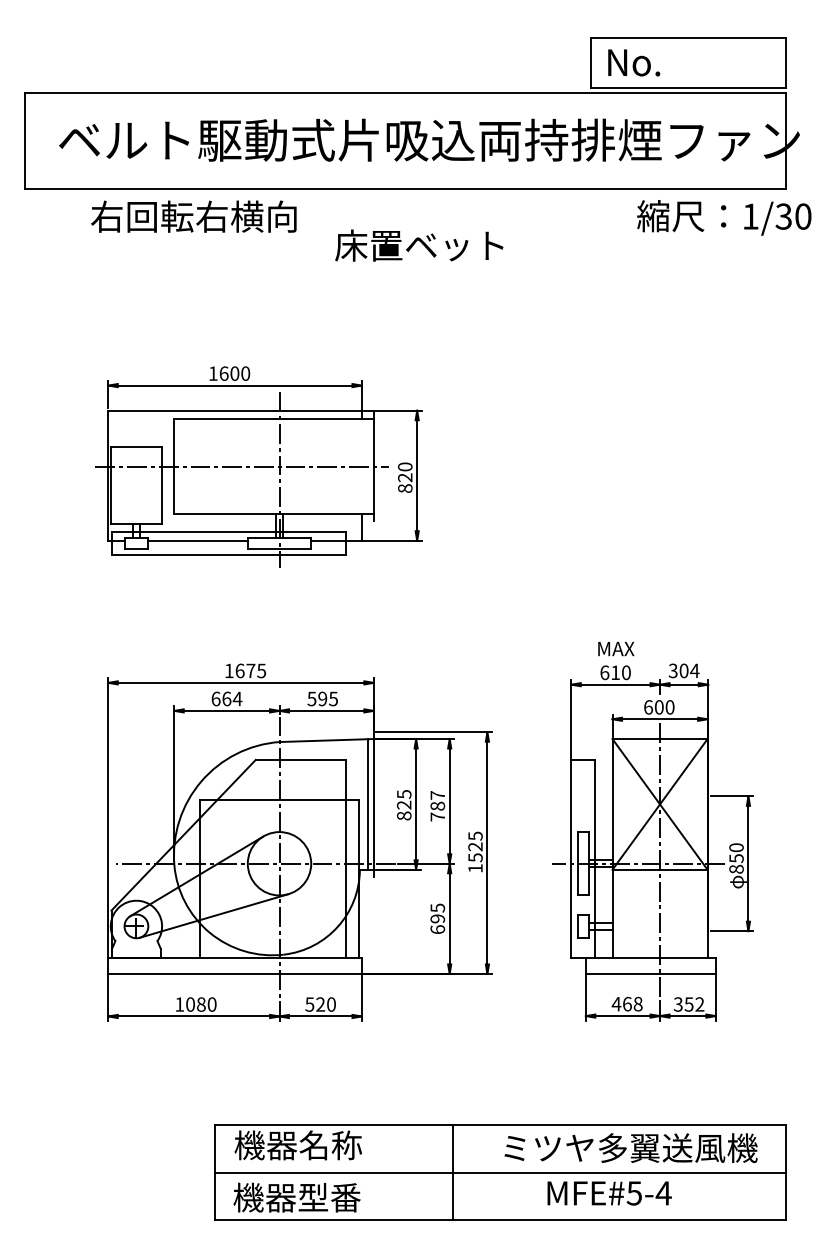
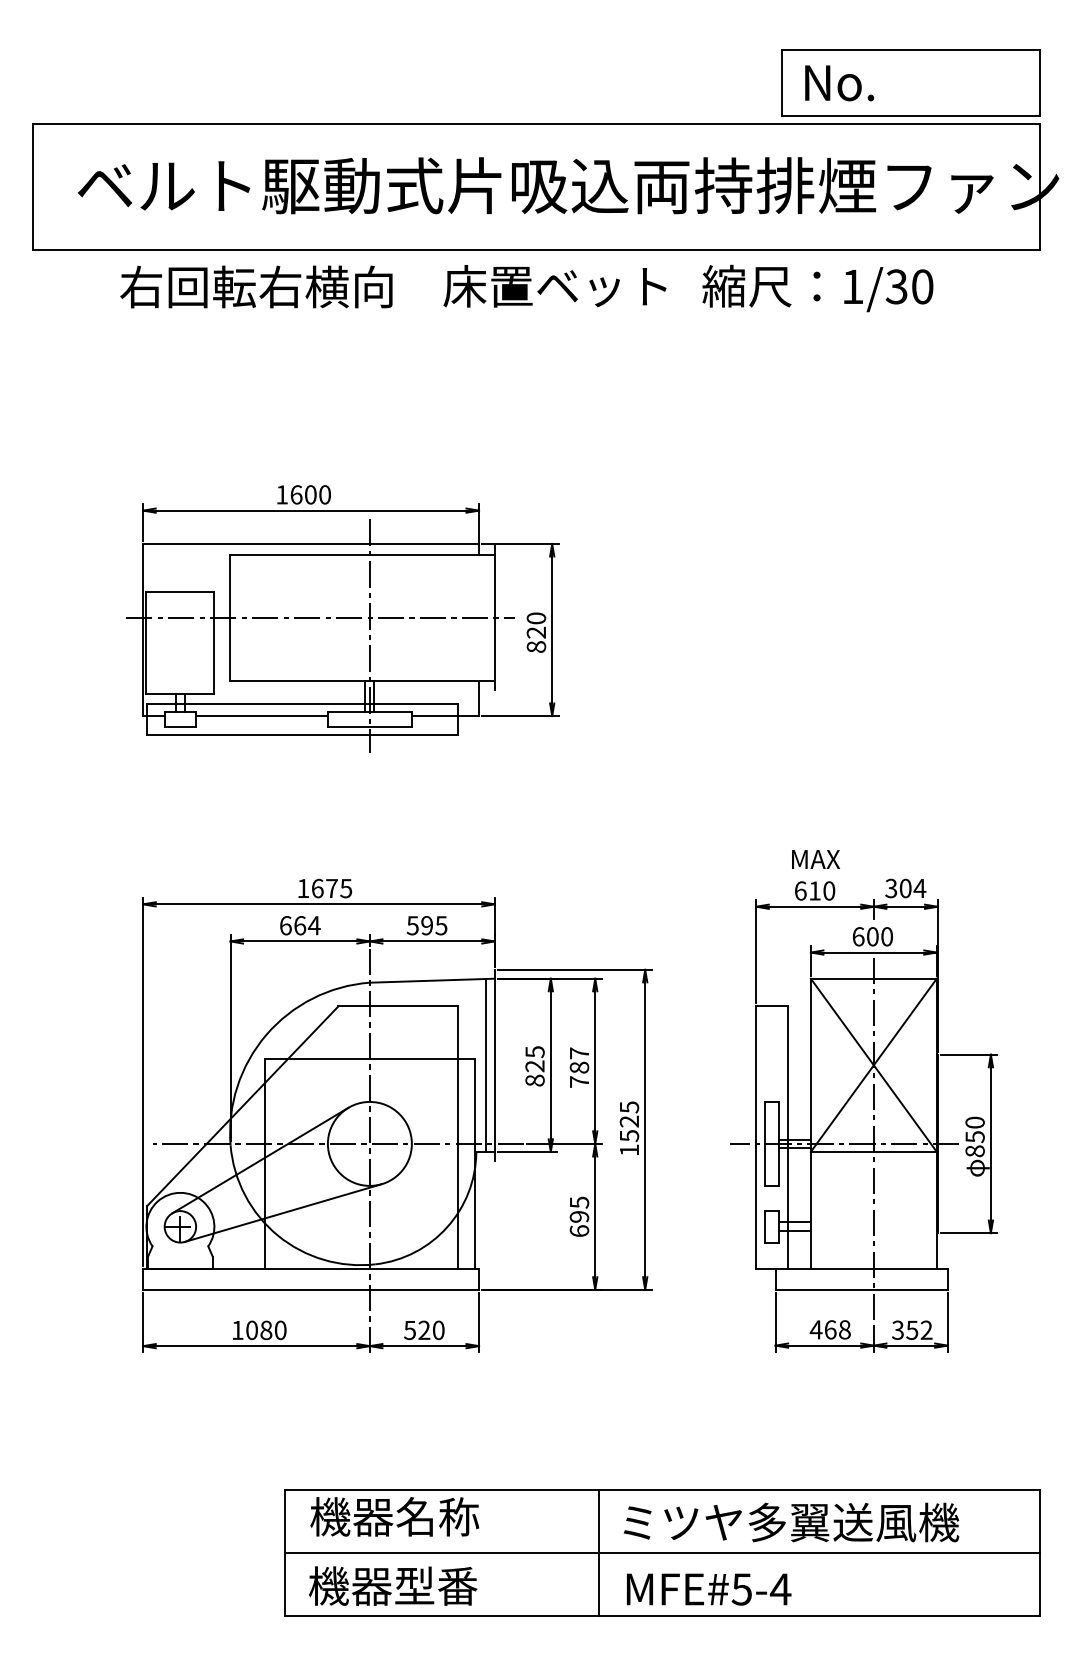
text: (723, 217) -> (817, 288), moved
text: (418, 245) -> (554, 286), moved
text: (631, 1148) -> (791, 1522), moved
text: (609, 1193) -> (709, 1589), moved

